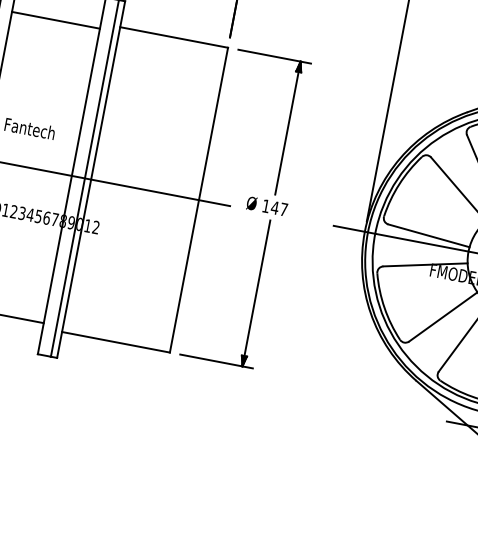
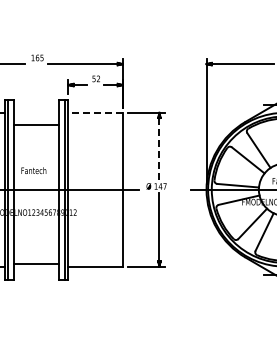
line: (56, 20) -> (36, 125), moved
line: (174, 36) -> (95, 112), solid -> dashed
line: (287, 128) -> (159, 146), solid -> dashed

